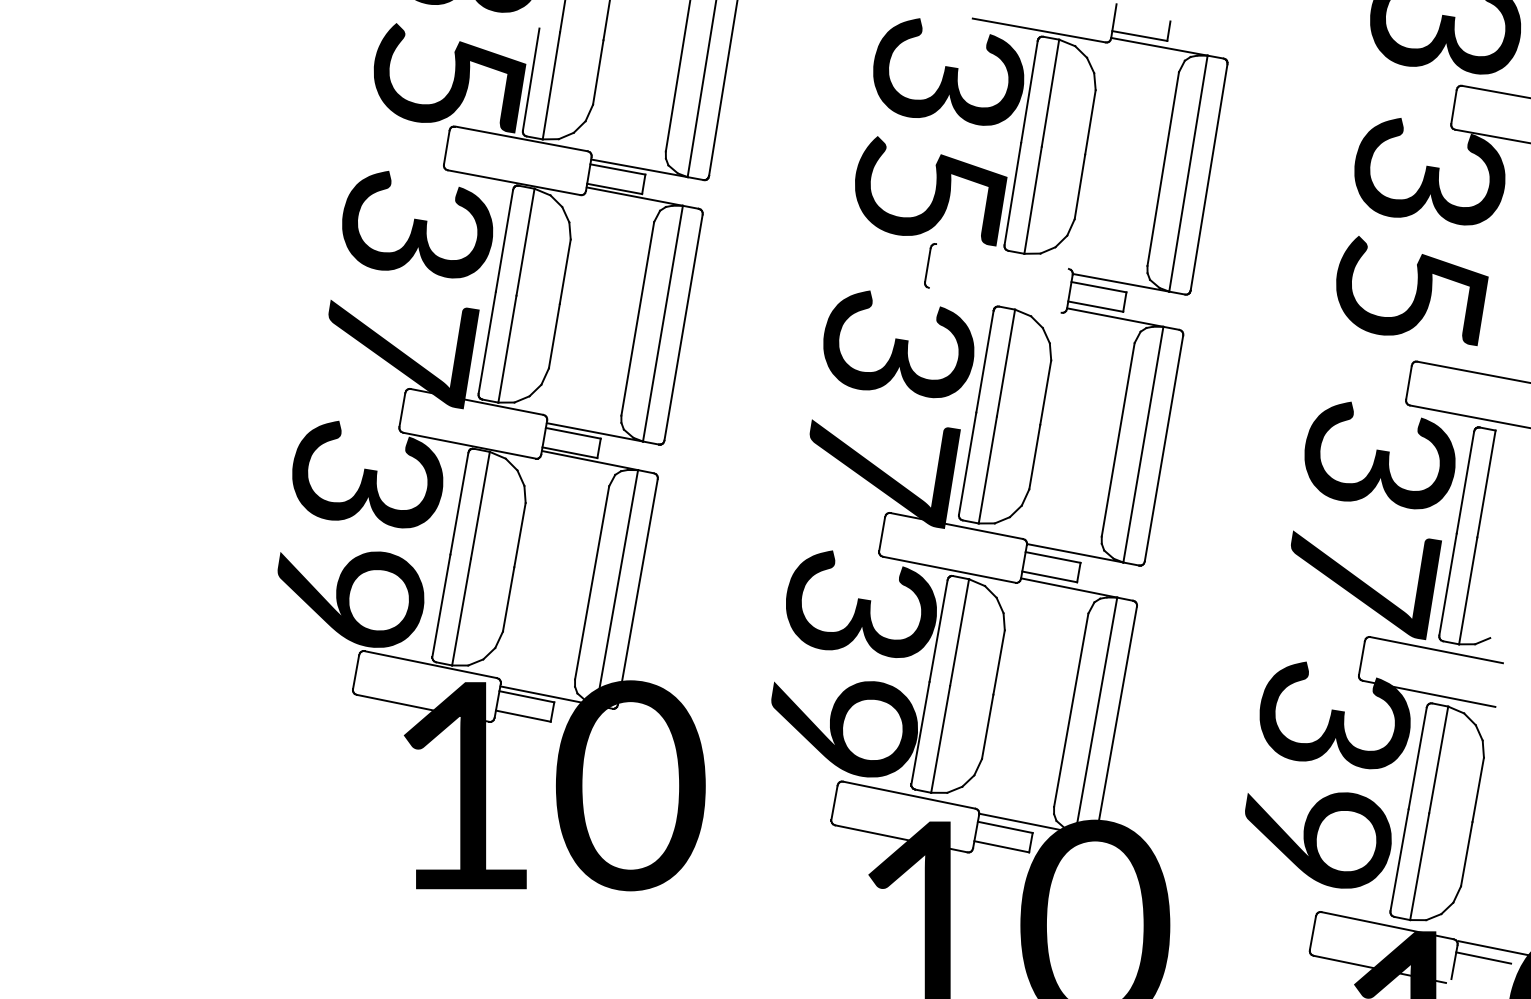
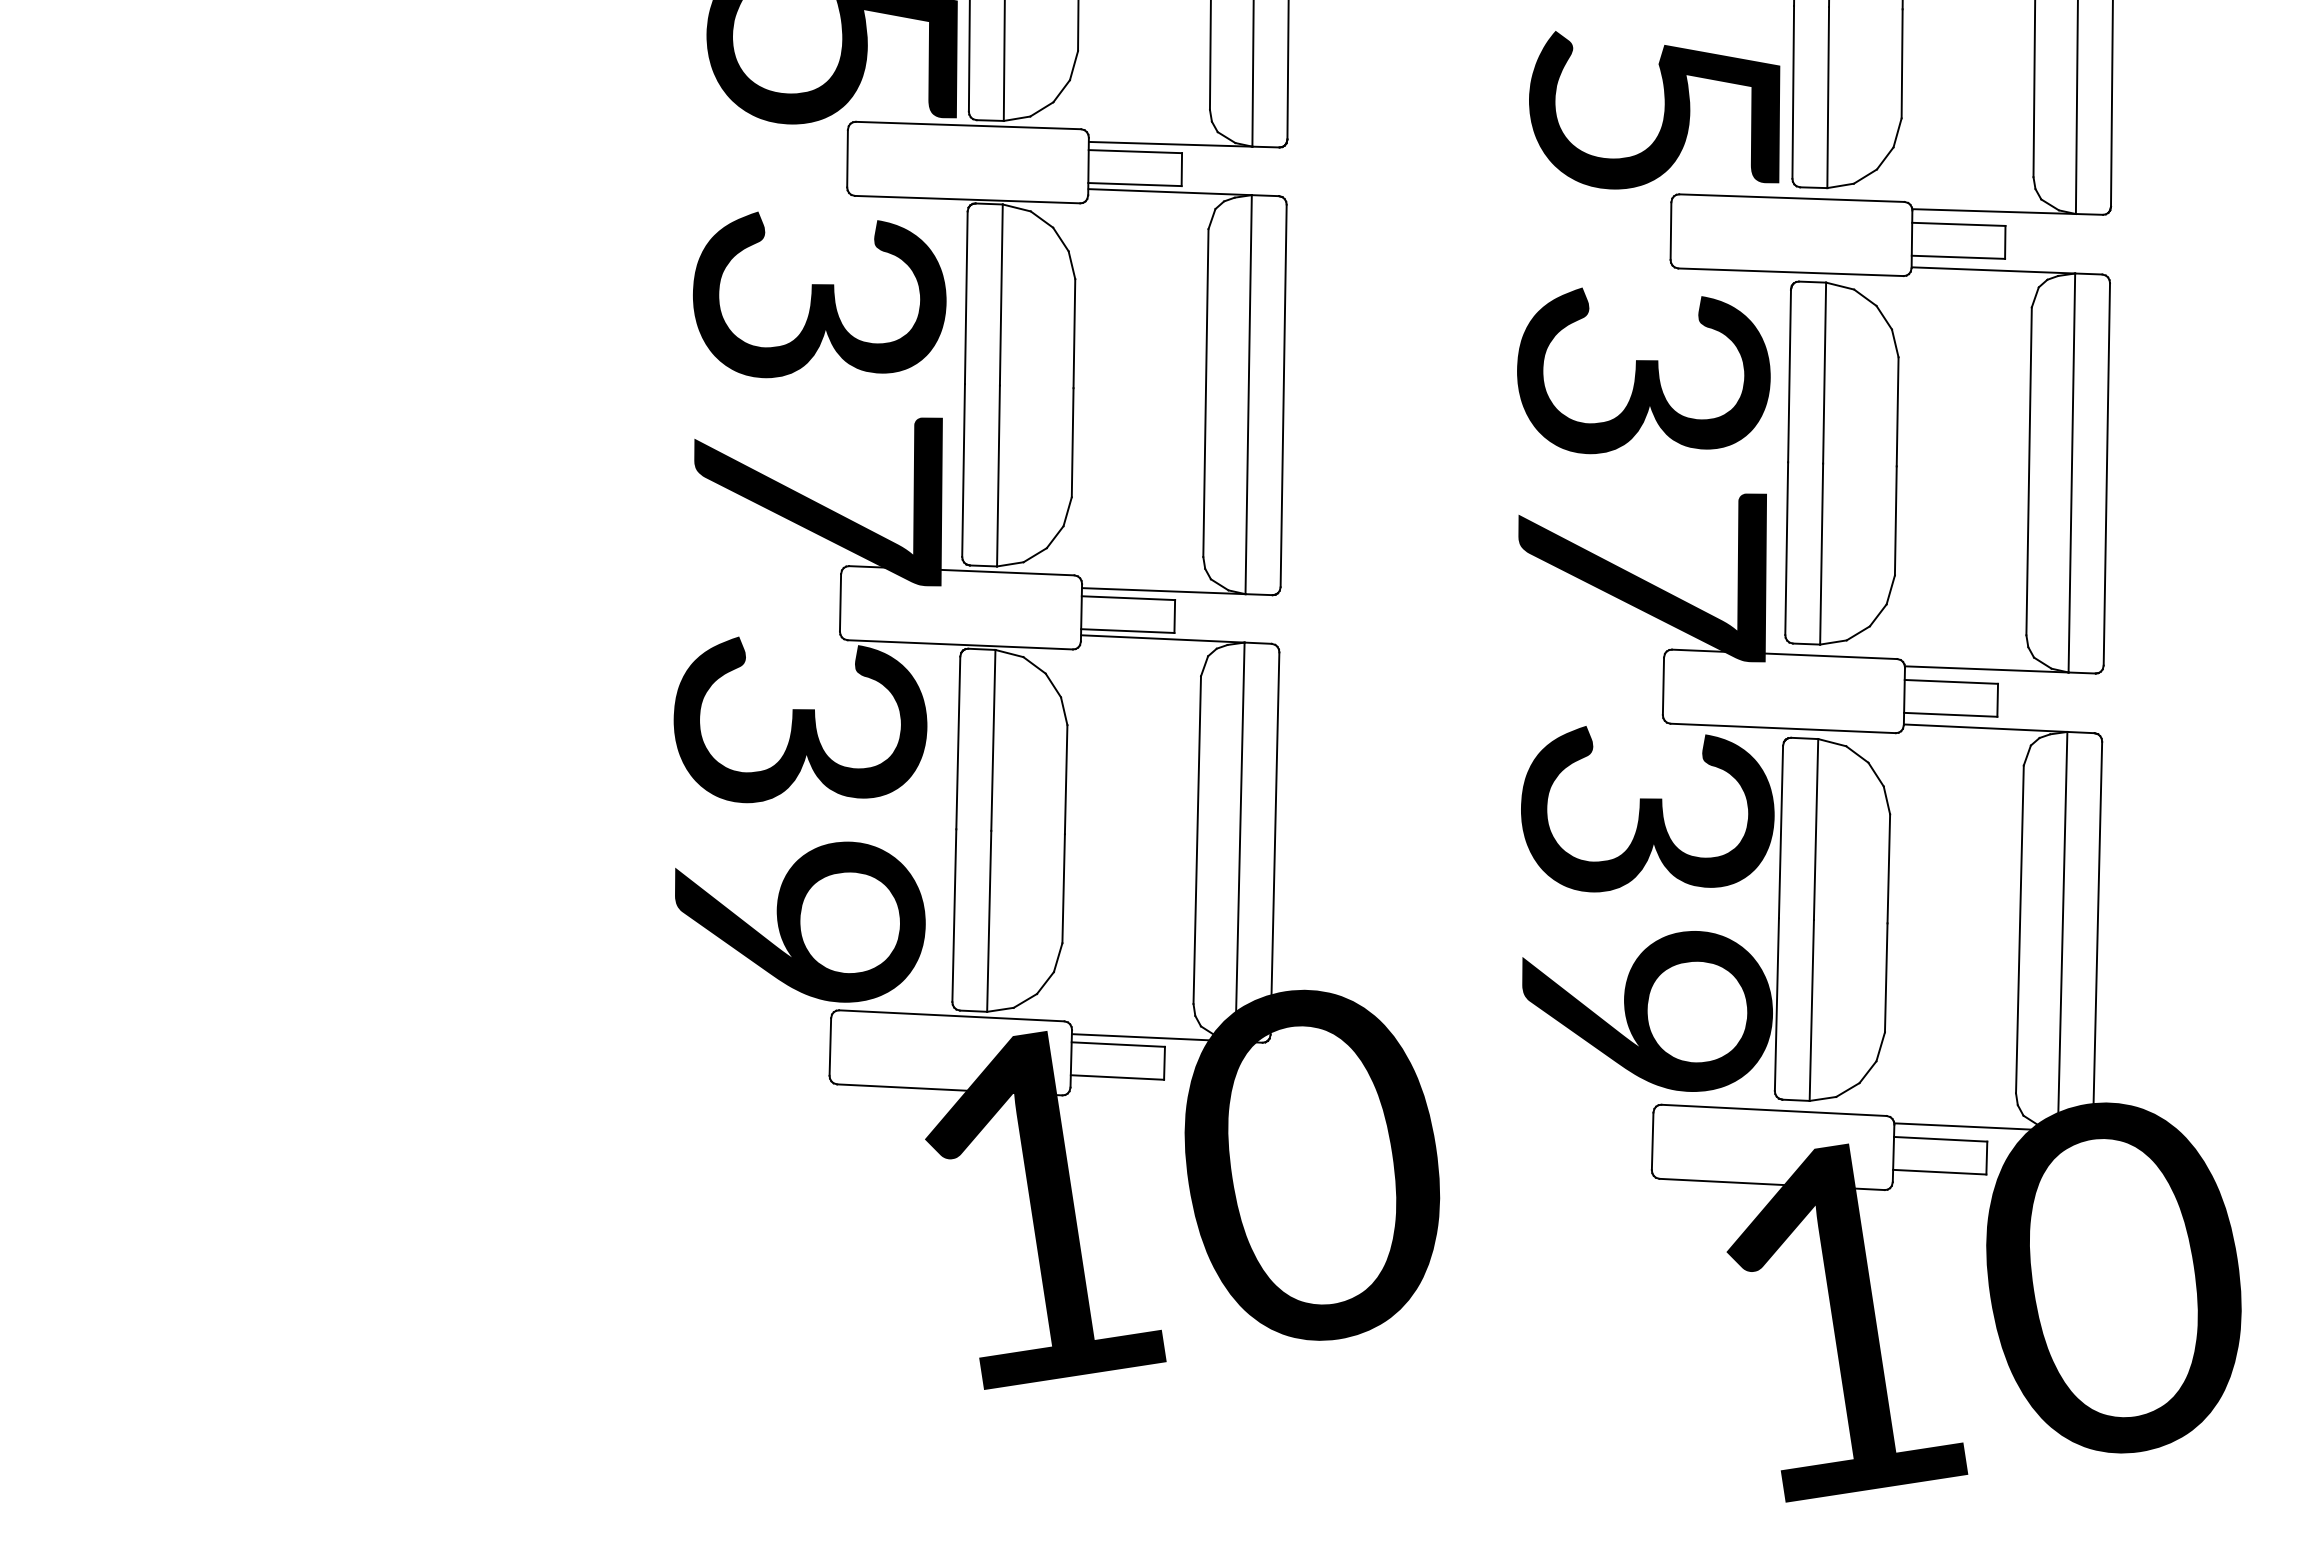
line: (1002, 256) -> (1791, 198), added
line: (994, 299) -> (1789, 271), added

